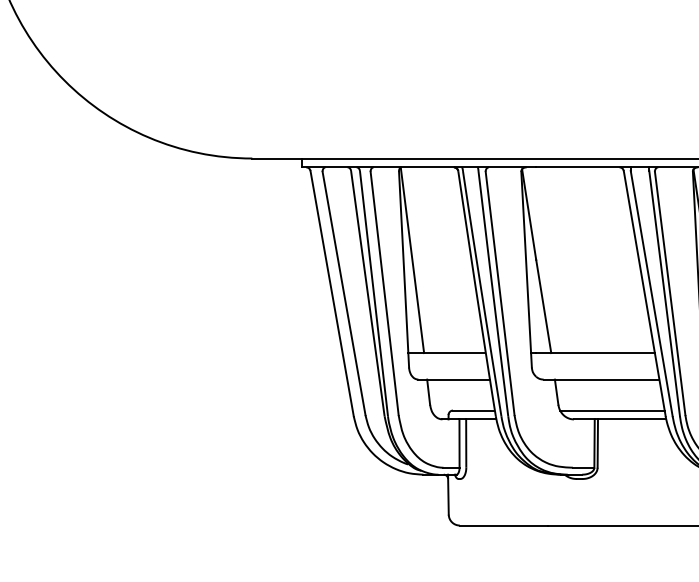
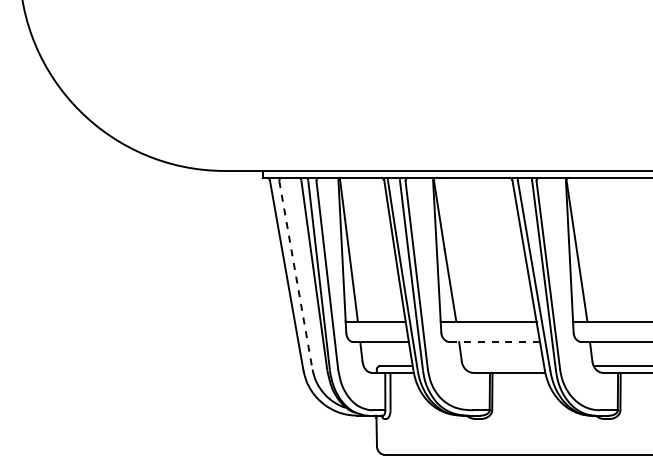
line: (343, 293) -> (295, 275), solid -> dashed
line: (601, 380) -> (495, 342), solid -> dashed
line: (612, 411) -> (503, 366), removed

